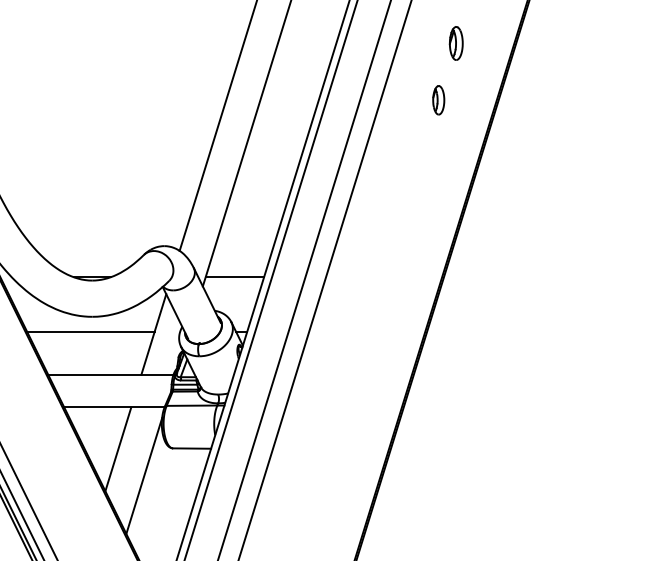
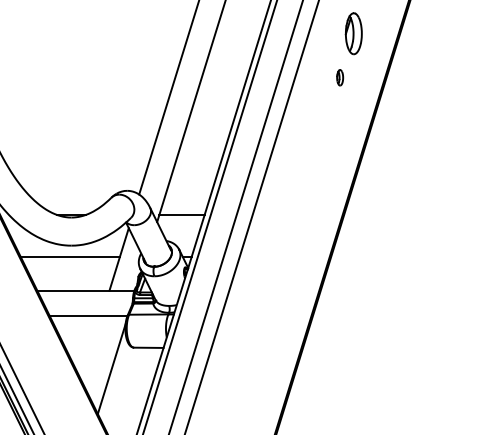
part: (455, 43) -> (353, 33), size x1.6
part: (438, 100) -> (339, 77), size x0.7
line: (118, 449) -> (91, 348), removed

